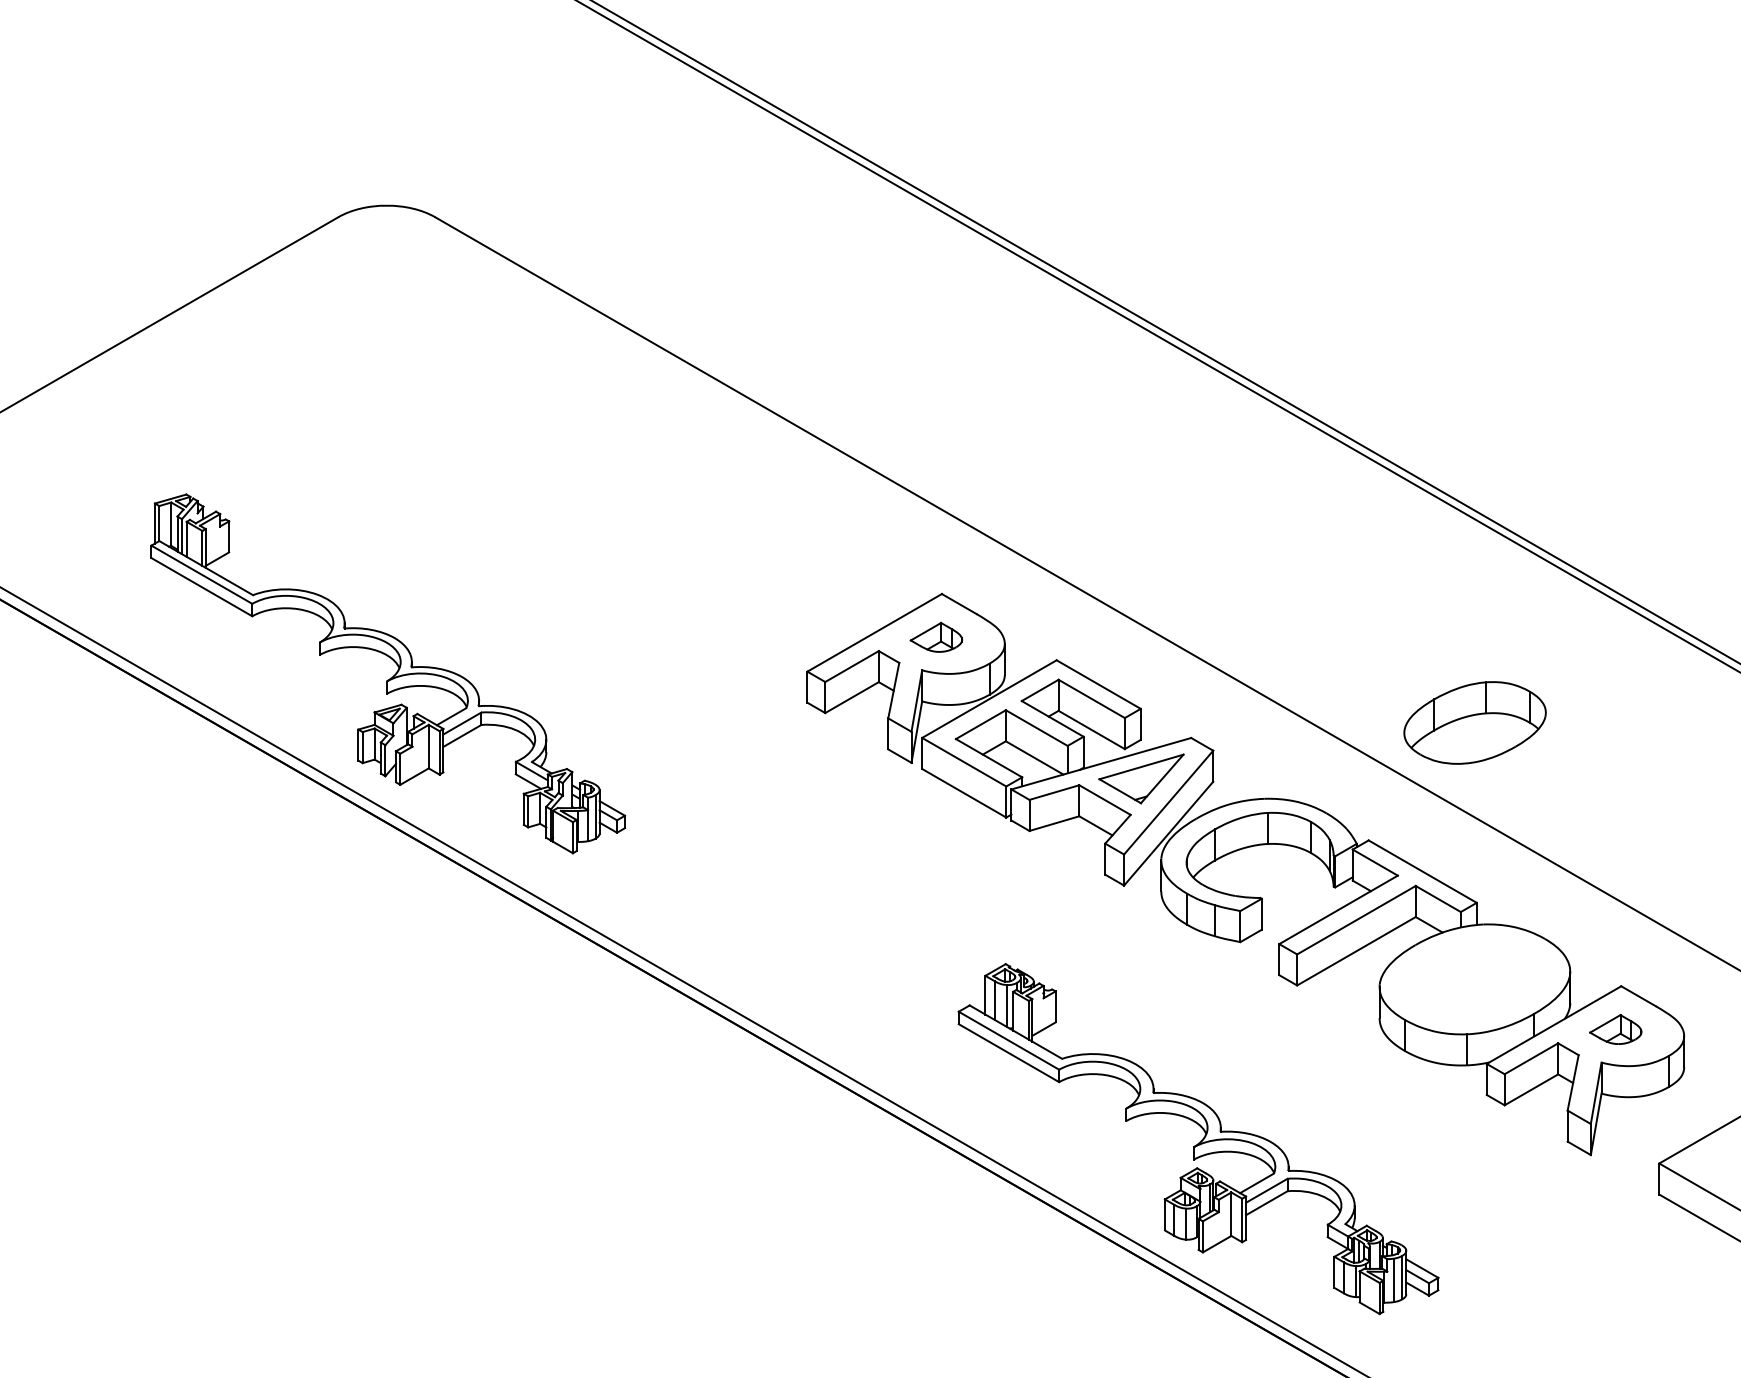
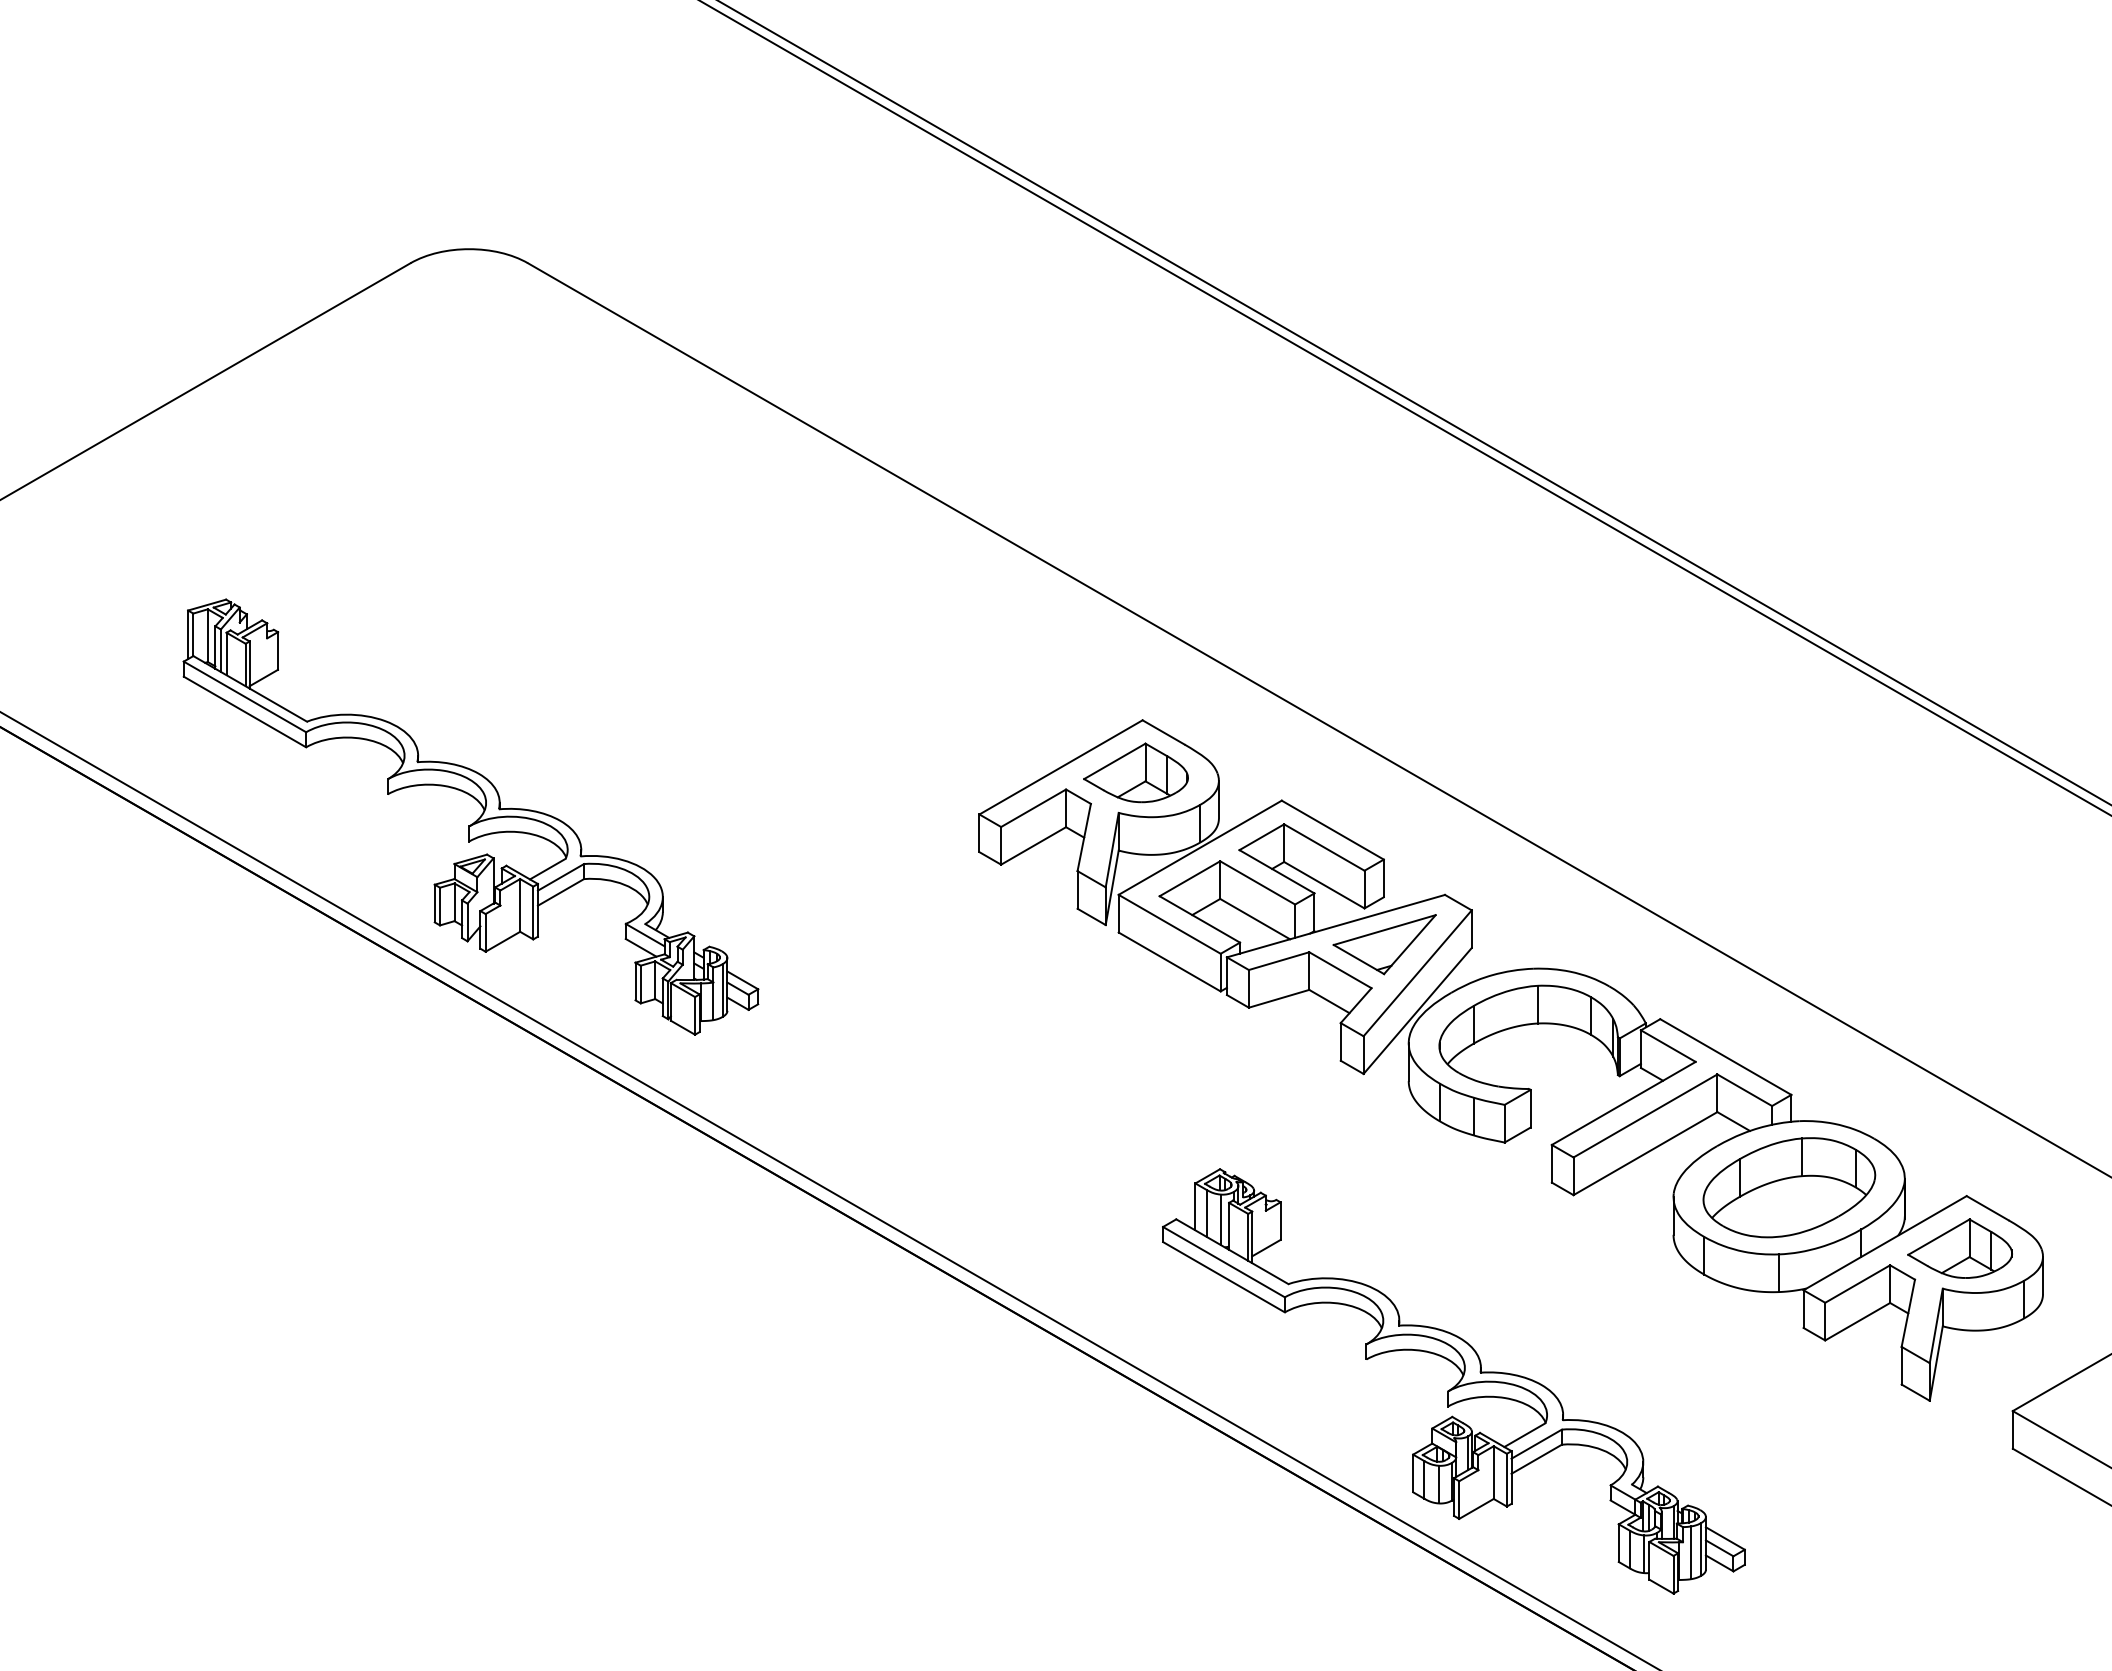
part: (936, 637) -> (1135, 772), size x1.67
part: (1475, 722) -> (1789, 1187), moved
part: (1615, 1029) -> (1959, 1248), size x1.67

